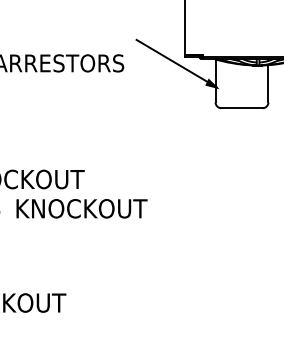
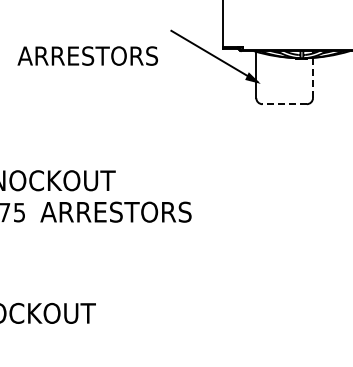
line: (268, 84) -> (313, 78), solid -> dashed
line: (241, 108) -> (284, 104), solid -> dashed
text: (84, 208) -> (115, 211), KNOCKOUT -> ARRESTORS

